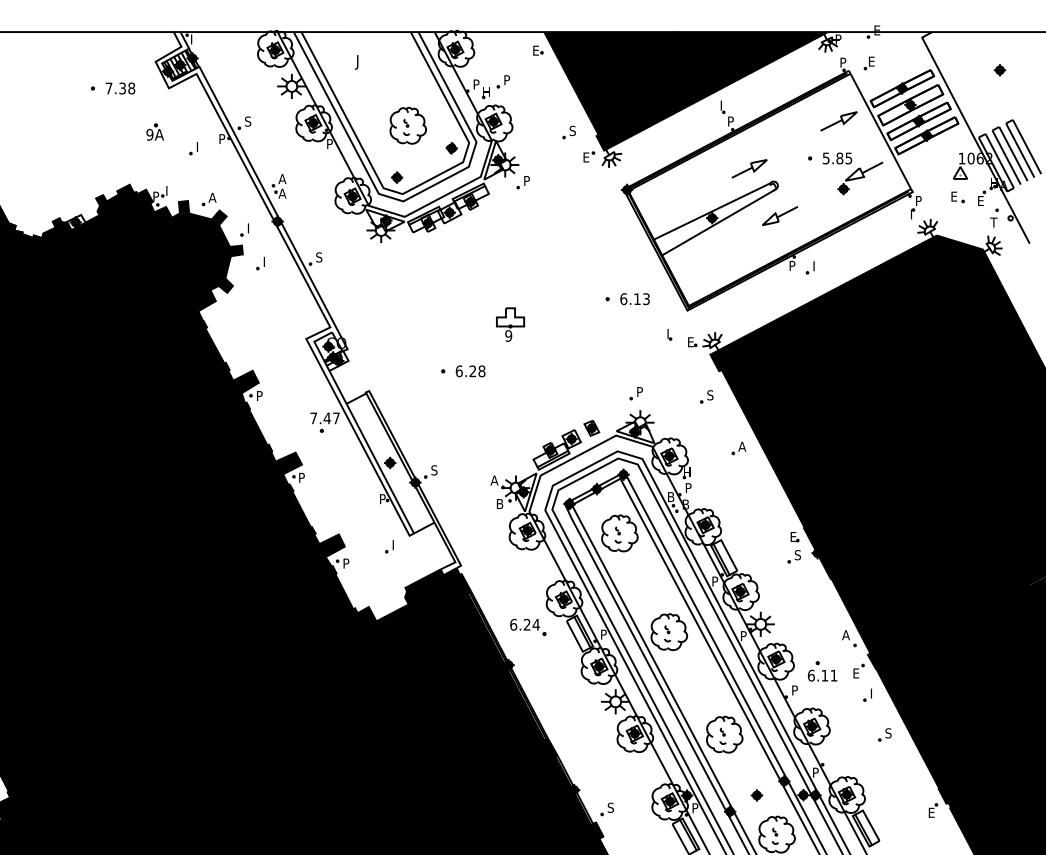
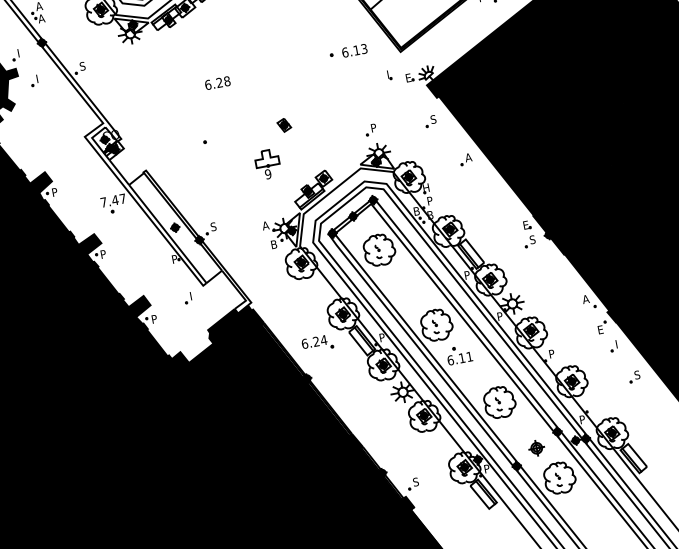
part: (510, 324) -> (267, 164), moved
text: (470, 371) -> (217, 83), moved
part: (591, 427) -> (283, 124), moved
part: (822, 671) -> (459, 355), moved
part: (756, 795) -> (536, 448), size x1.6

